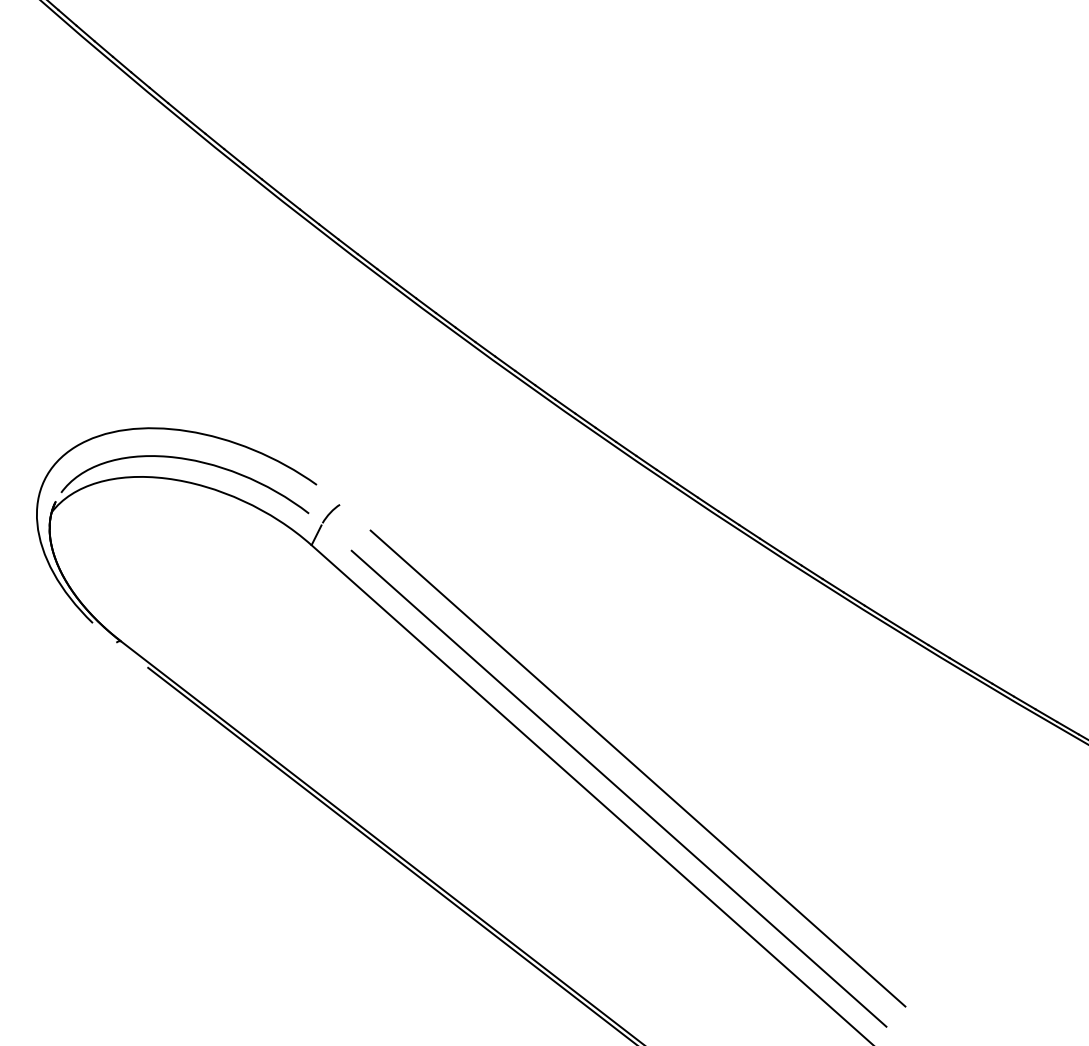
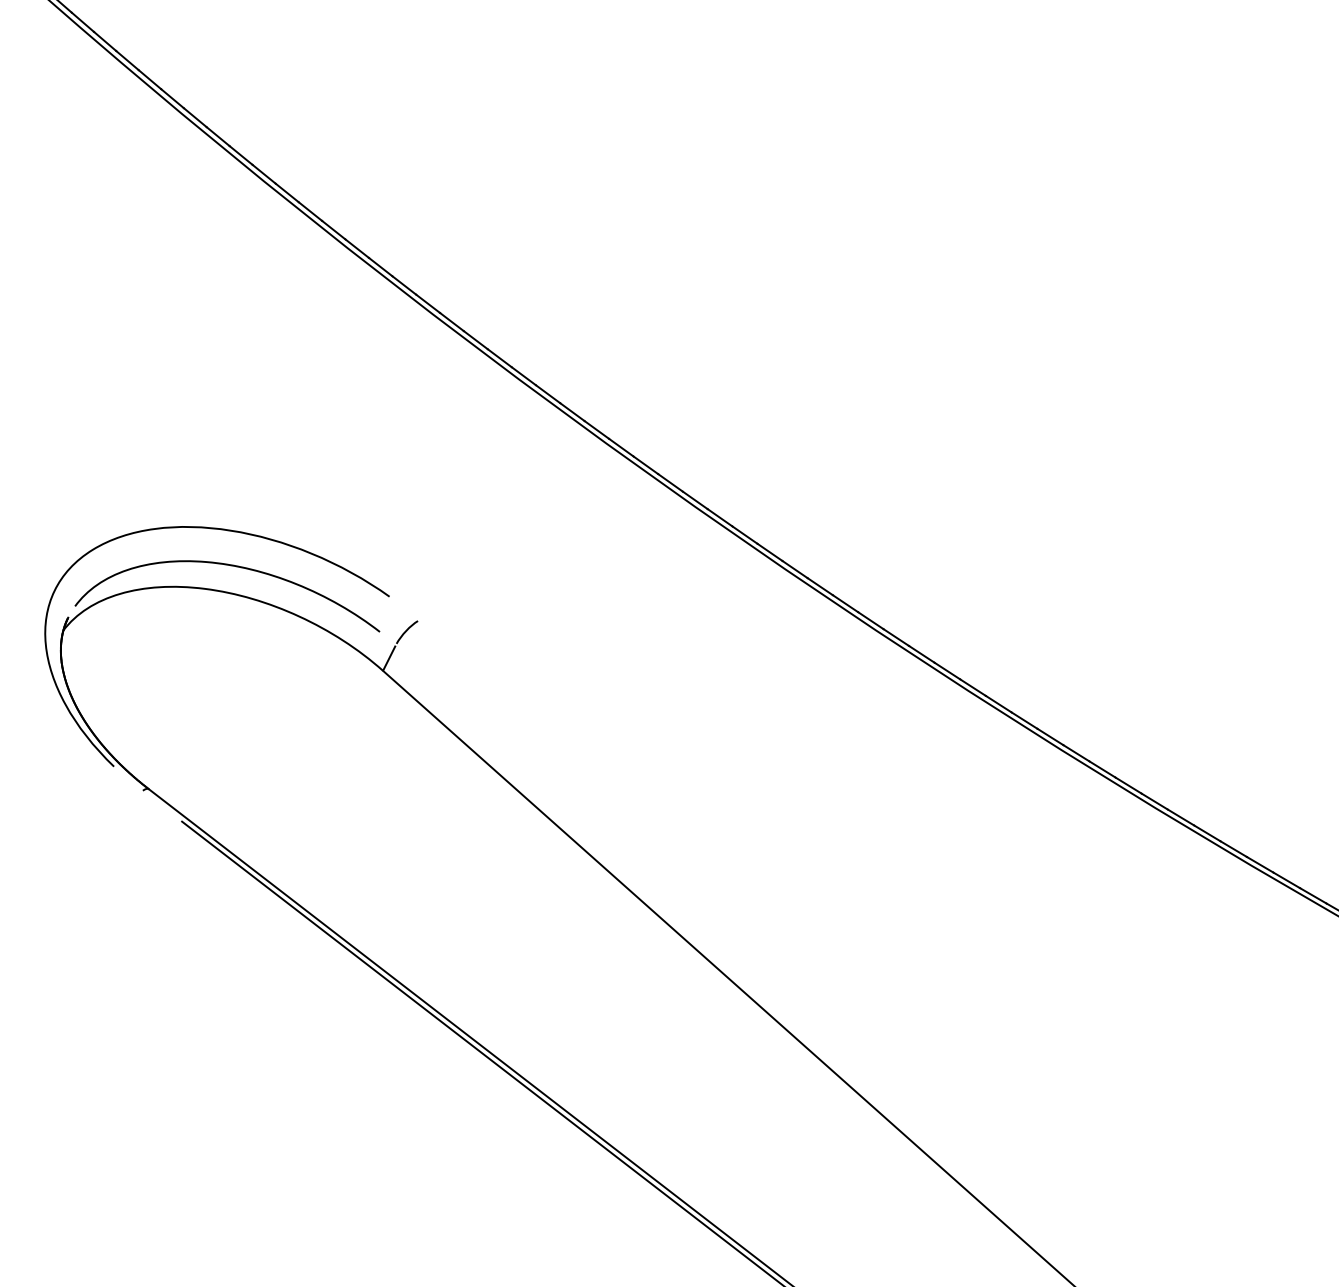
line: (638, 768) -> (784, 945), removed
line: (619, 788) -> (761, 970), removed

